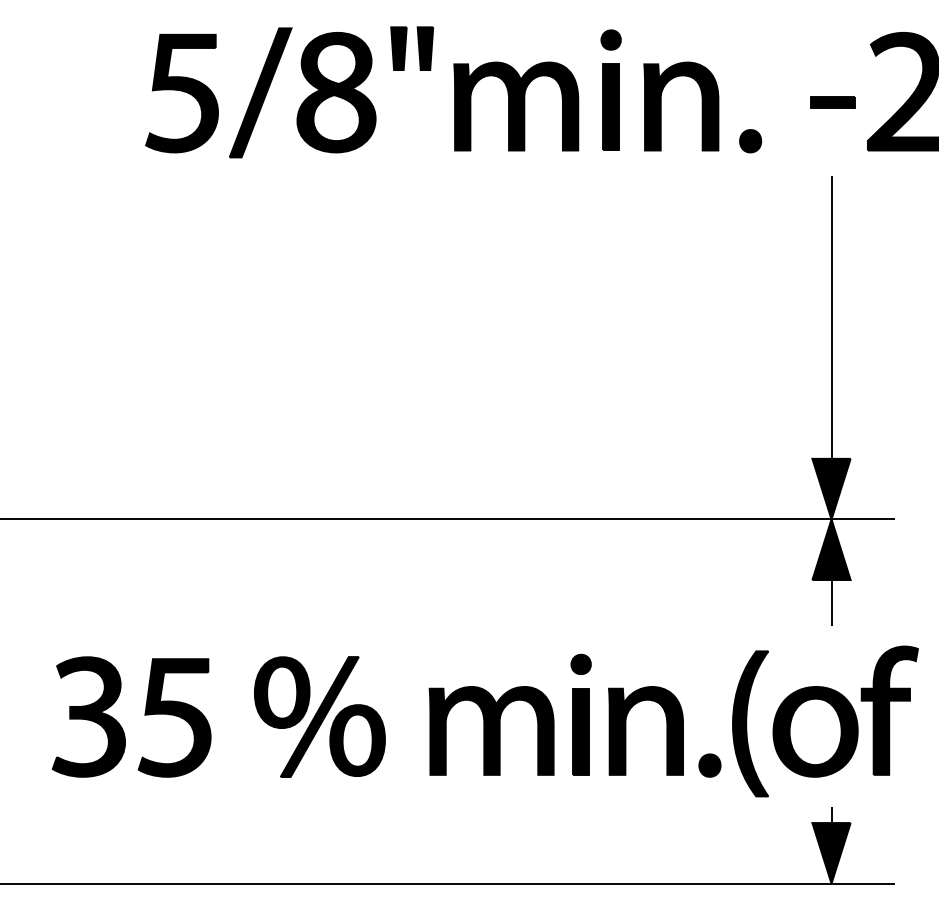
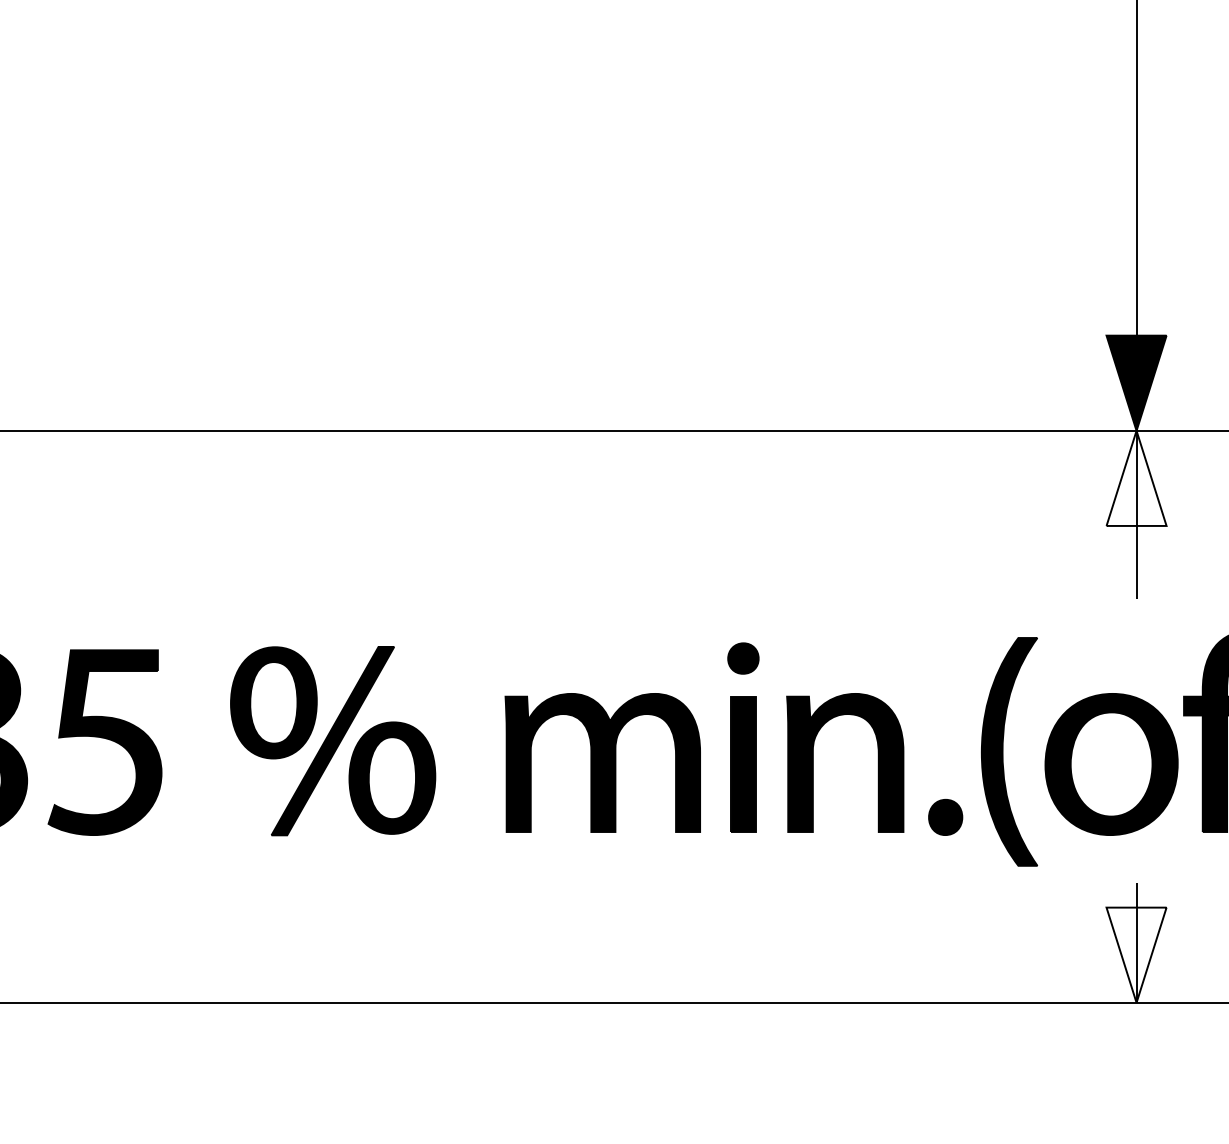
fill: (831, 549) -> (1136, 478), removed
fill: (831, 853) -> (1136, 955), removed

